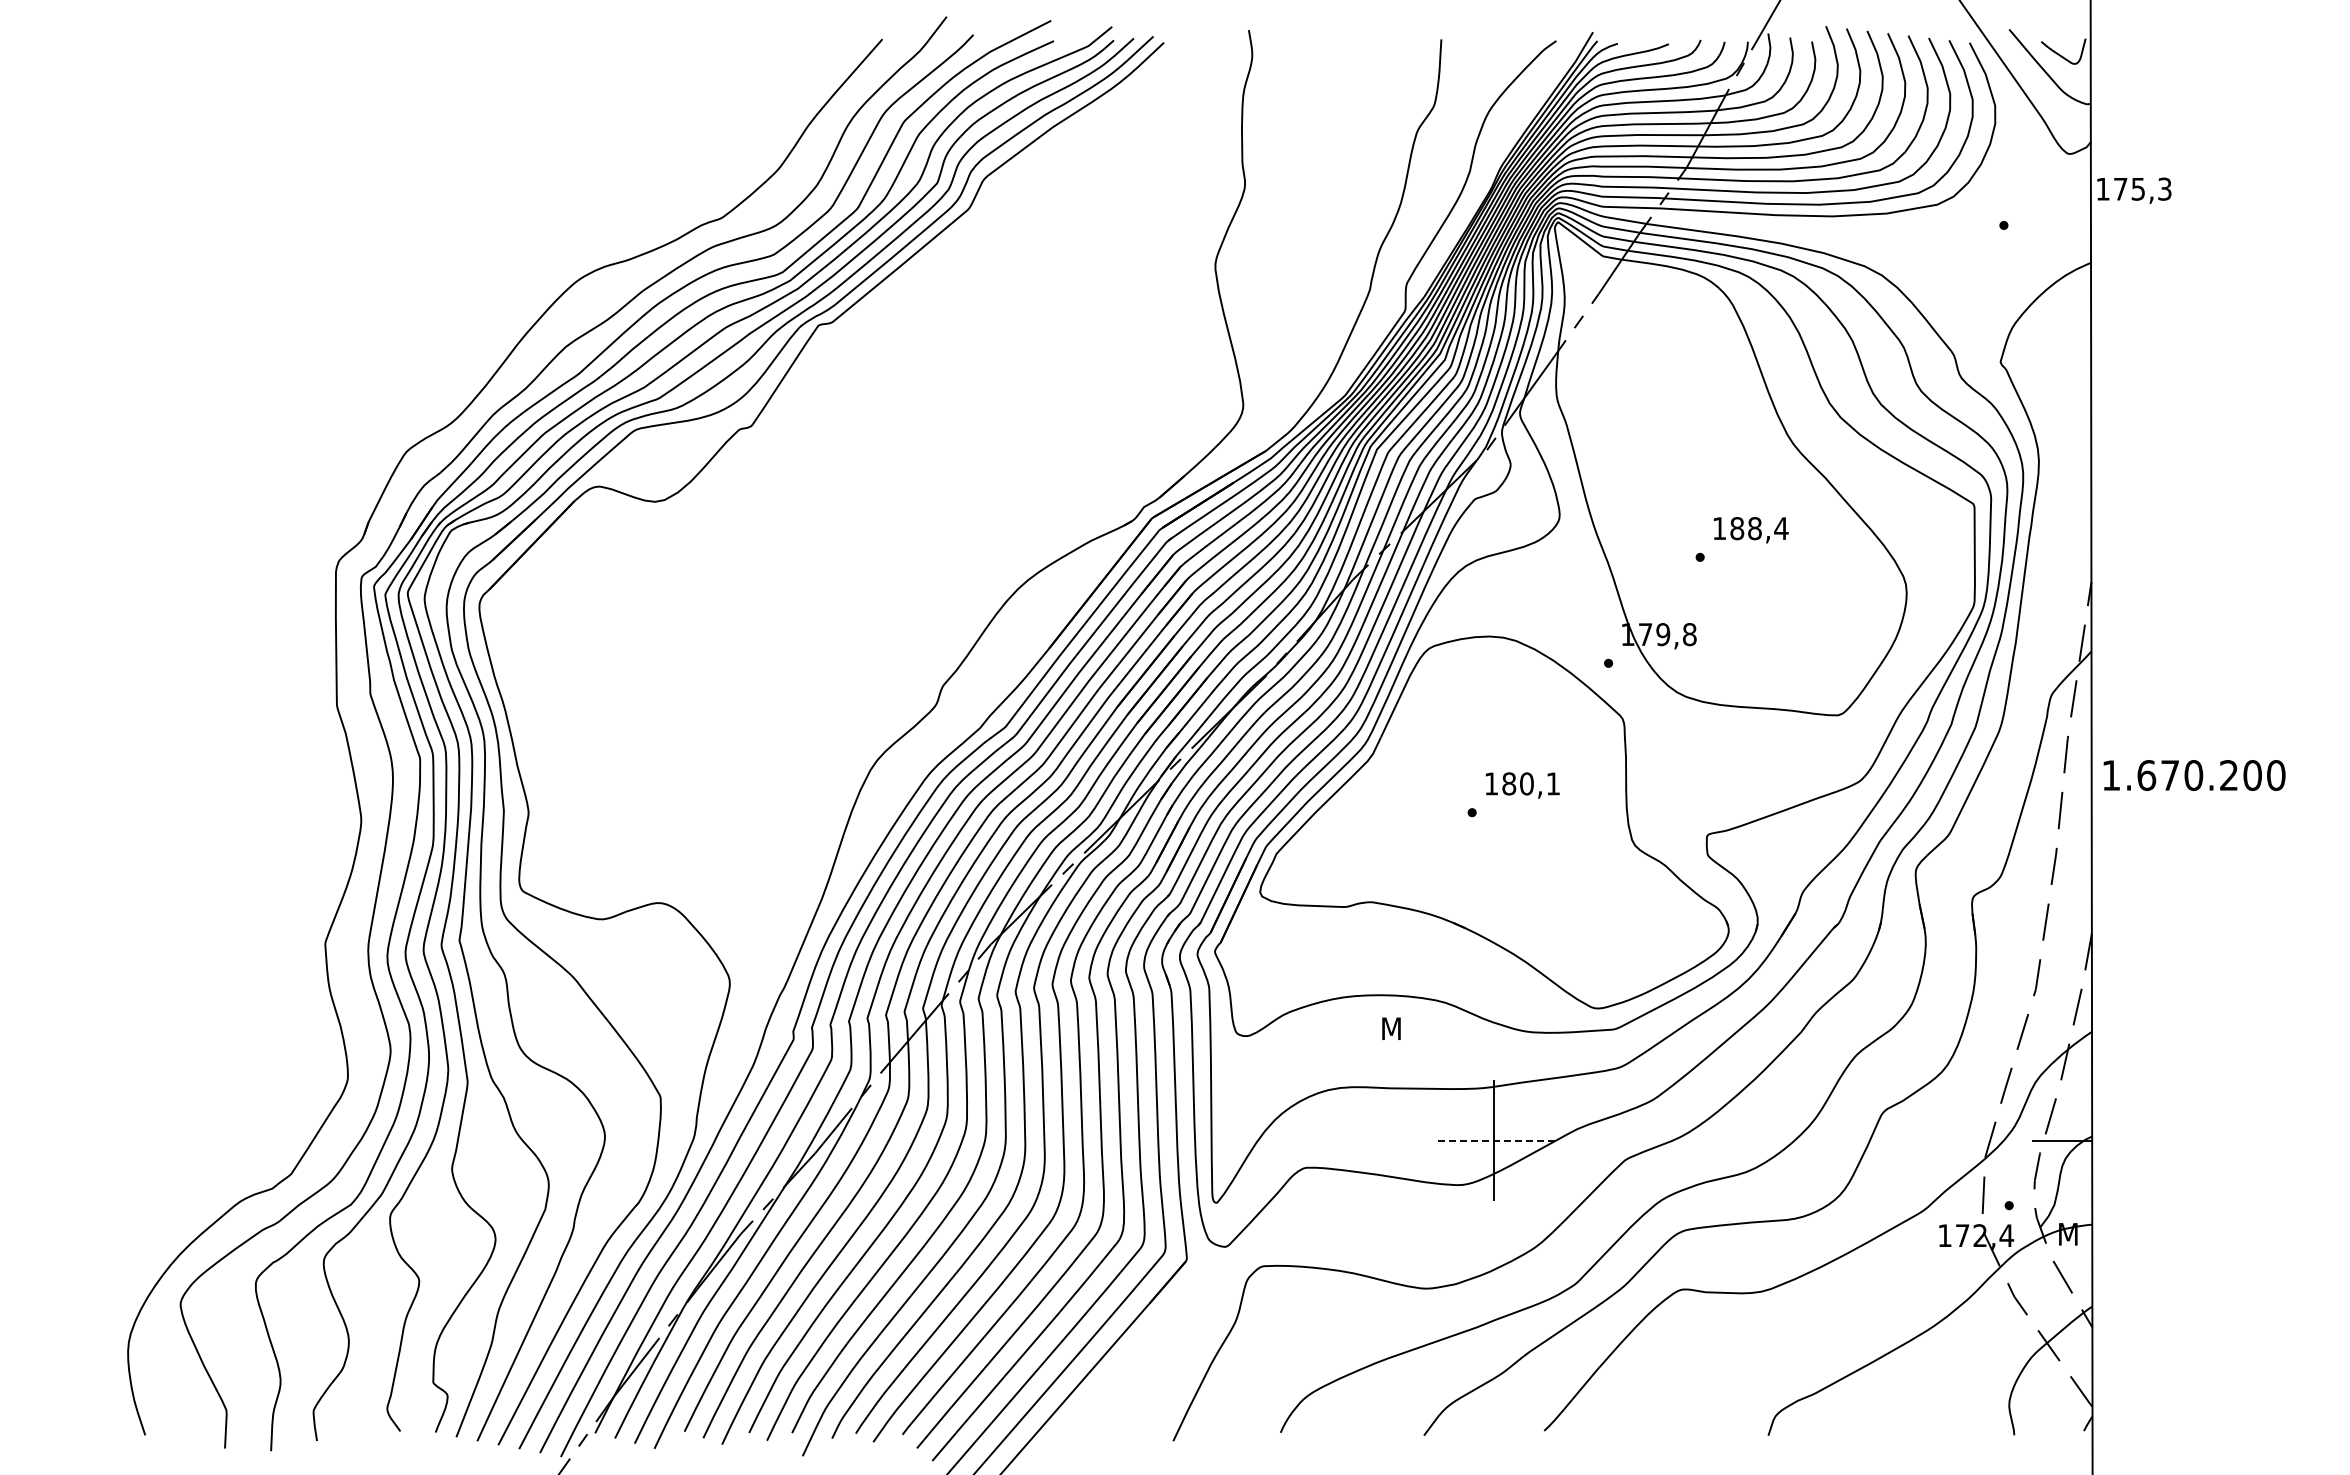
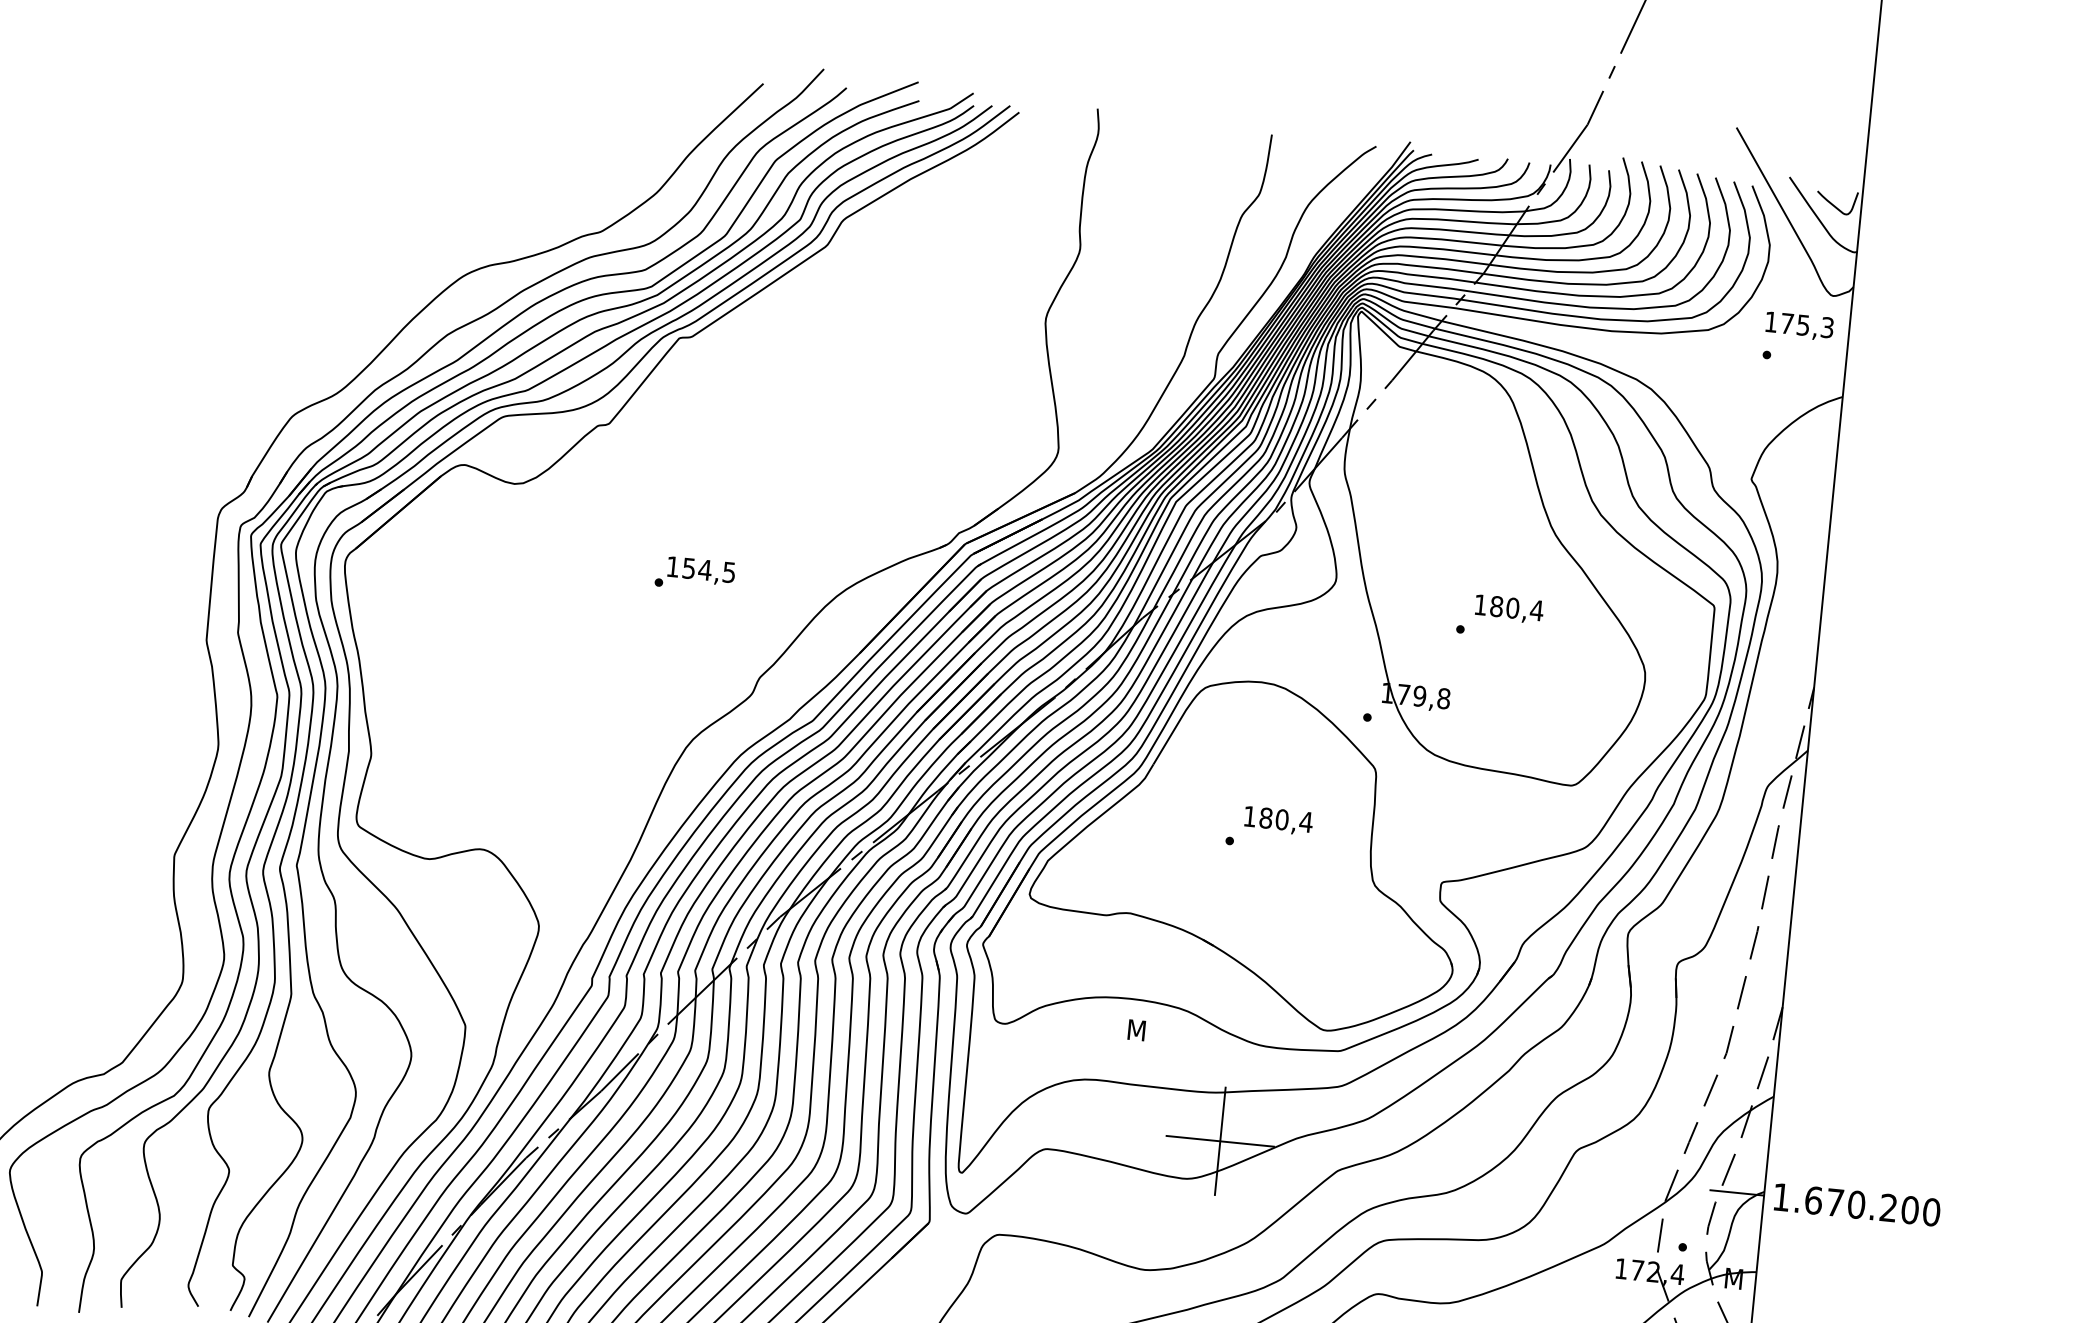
text: (2134, 190) -> (1799, 326), moved
text: (1754, 528) -> (1512, 608), 188,4 -> 180,4
part: (861, 580) -> (695, 574), added
text: (2194, 775) -> (1857, 1204), moved
text: (1553, 783) -> (1306, 821), 180,1 -> 180,4
line: (1493, 1140) -> (1219, 1141), dashed -> solid

